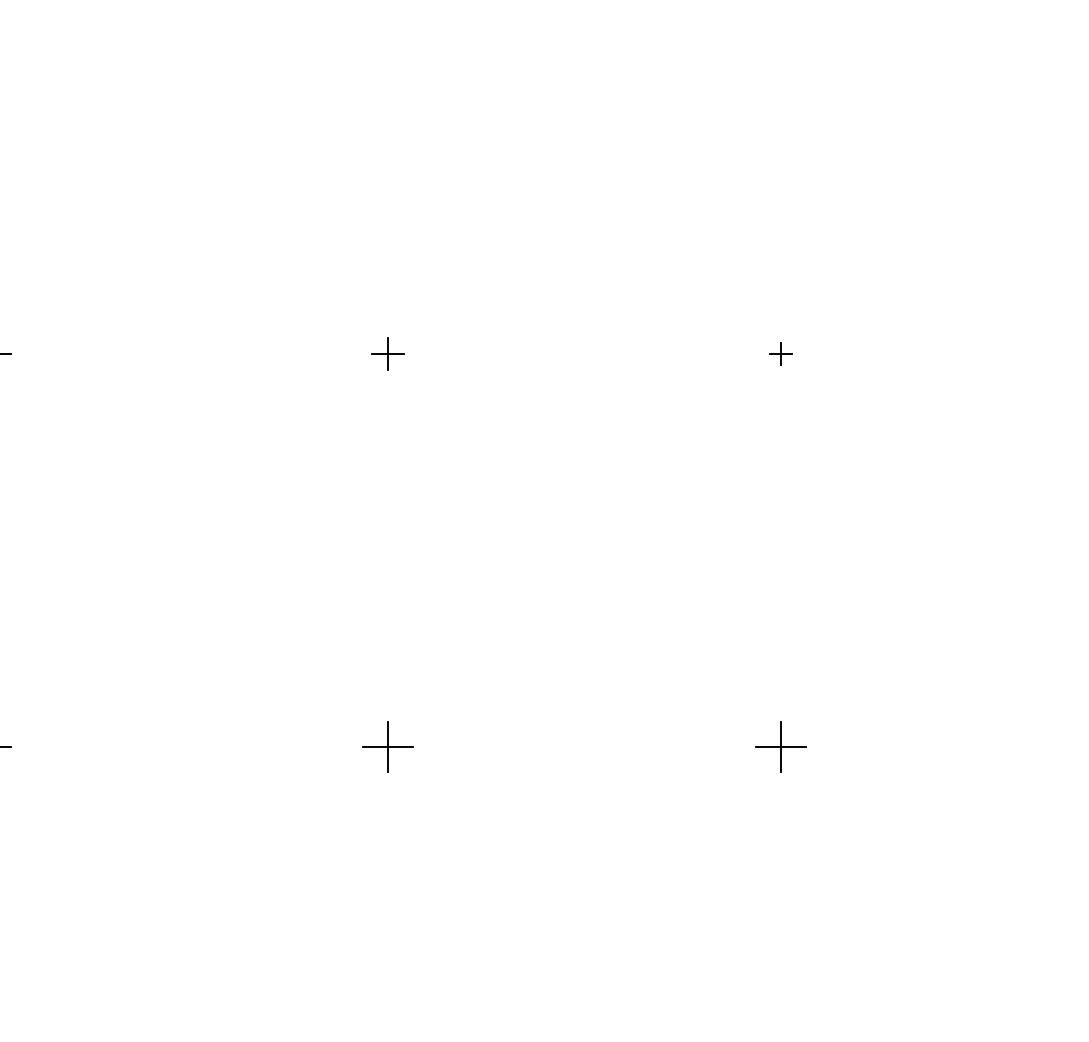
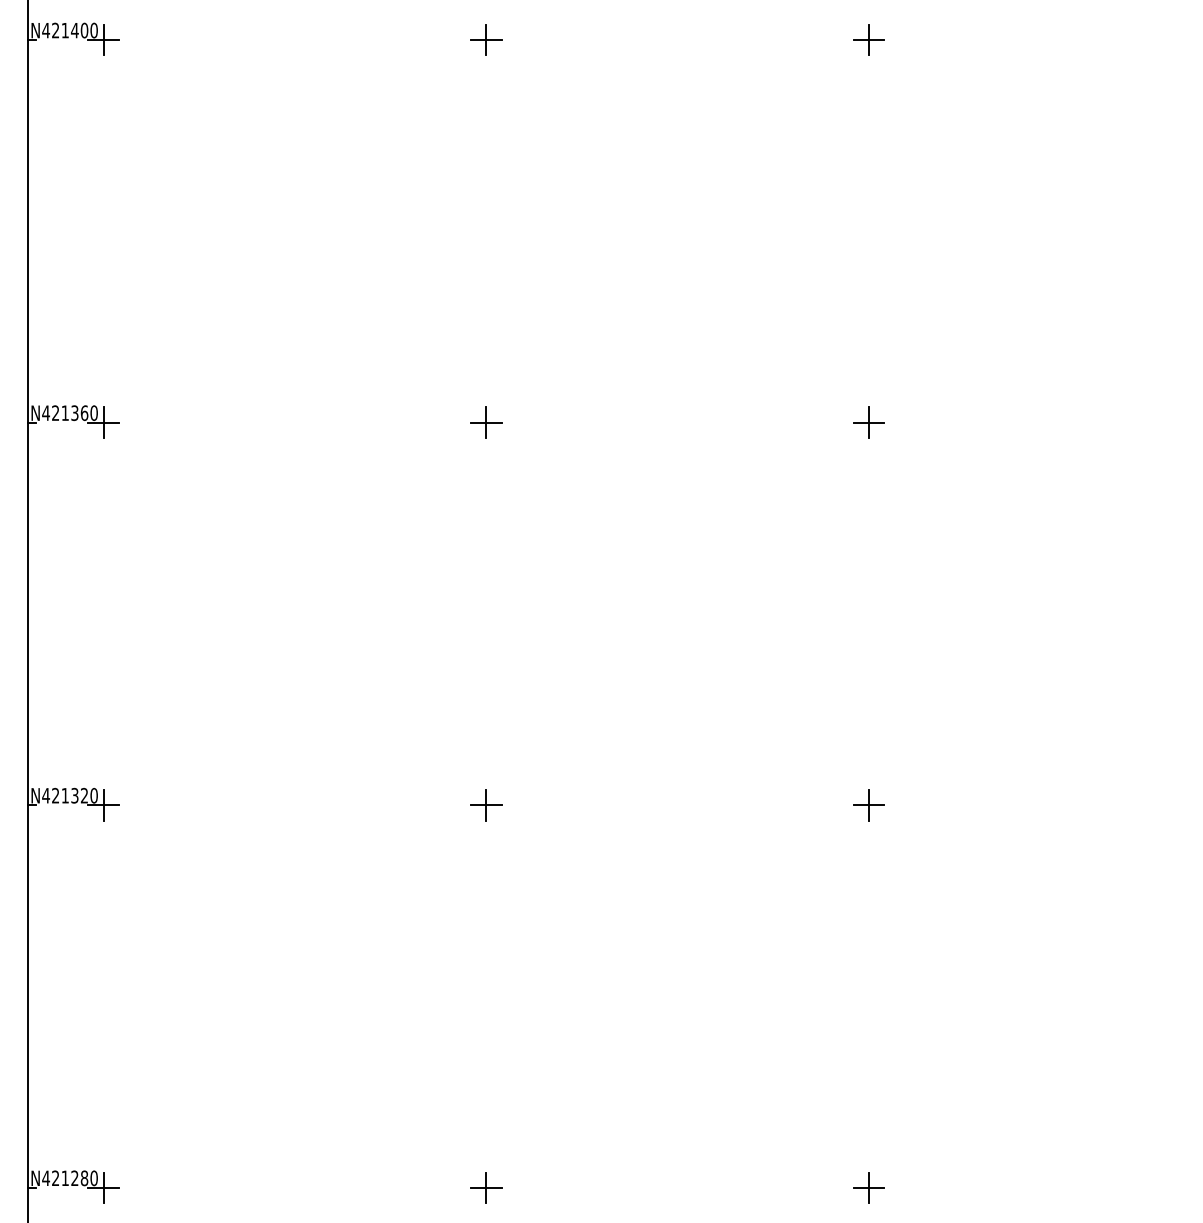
part: (780, 353) -> (868, 422), size x1.43
part: (388, 747) -> (486, 805), size x0.62
part: (780, 747) -> (868, 805), size x0.62

